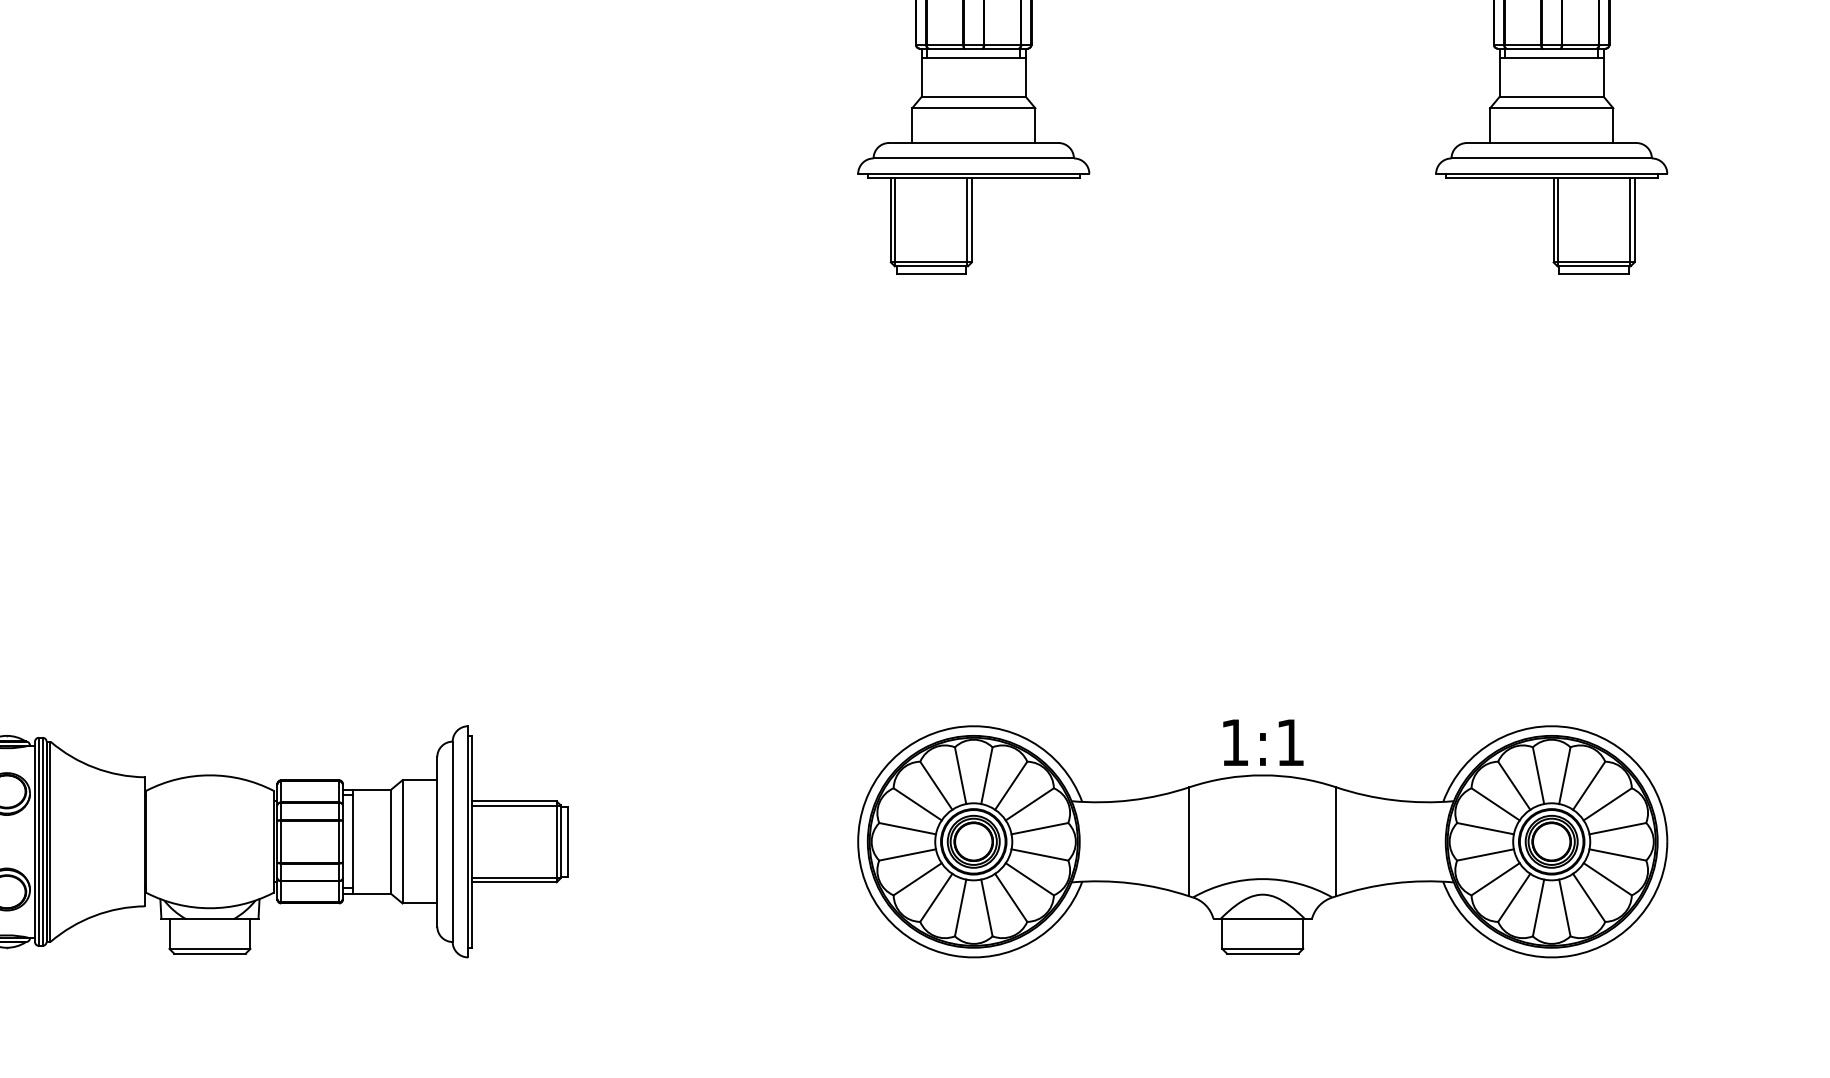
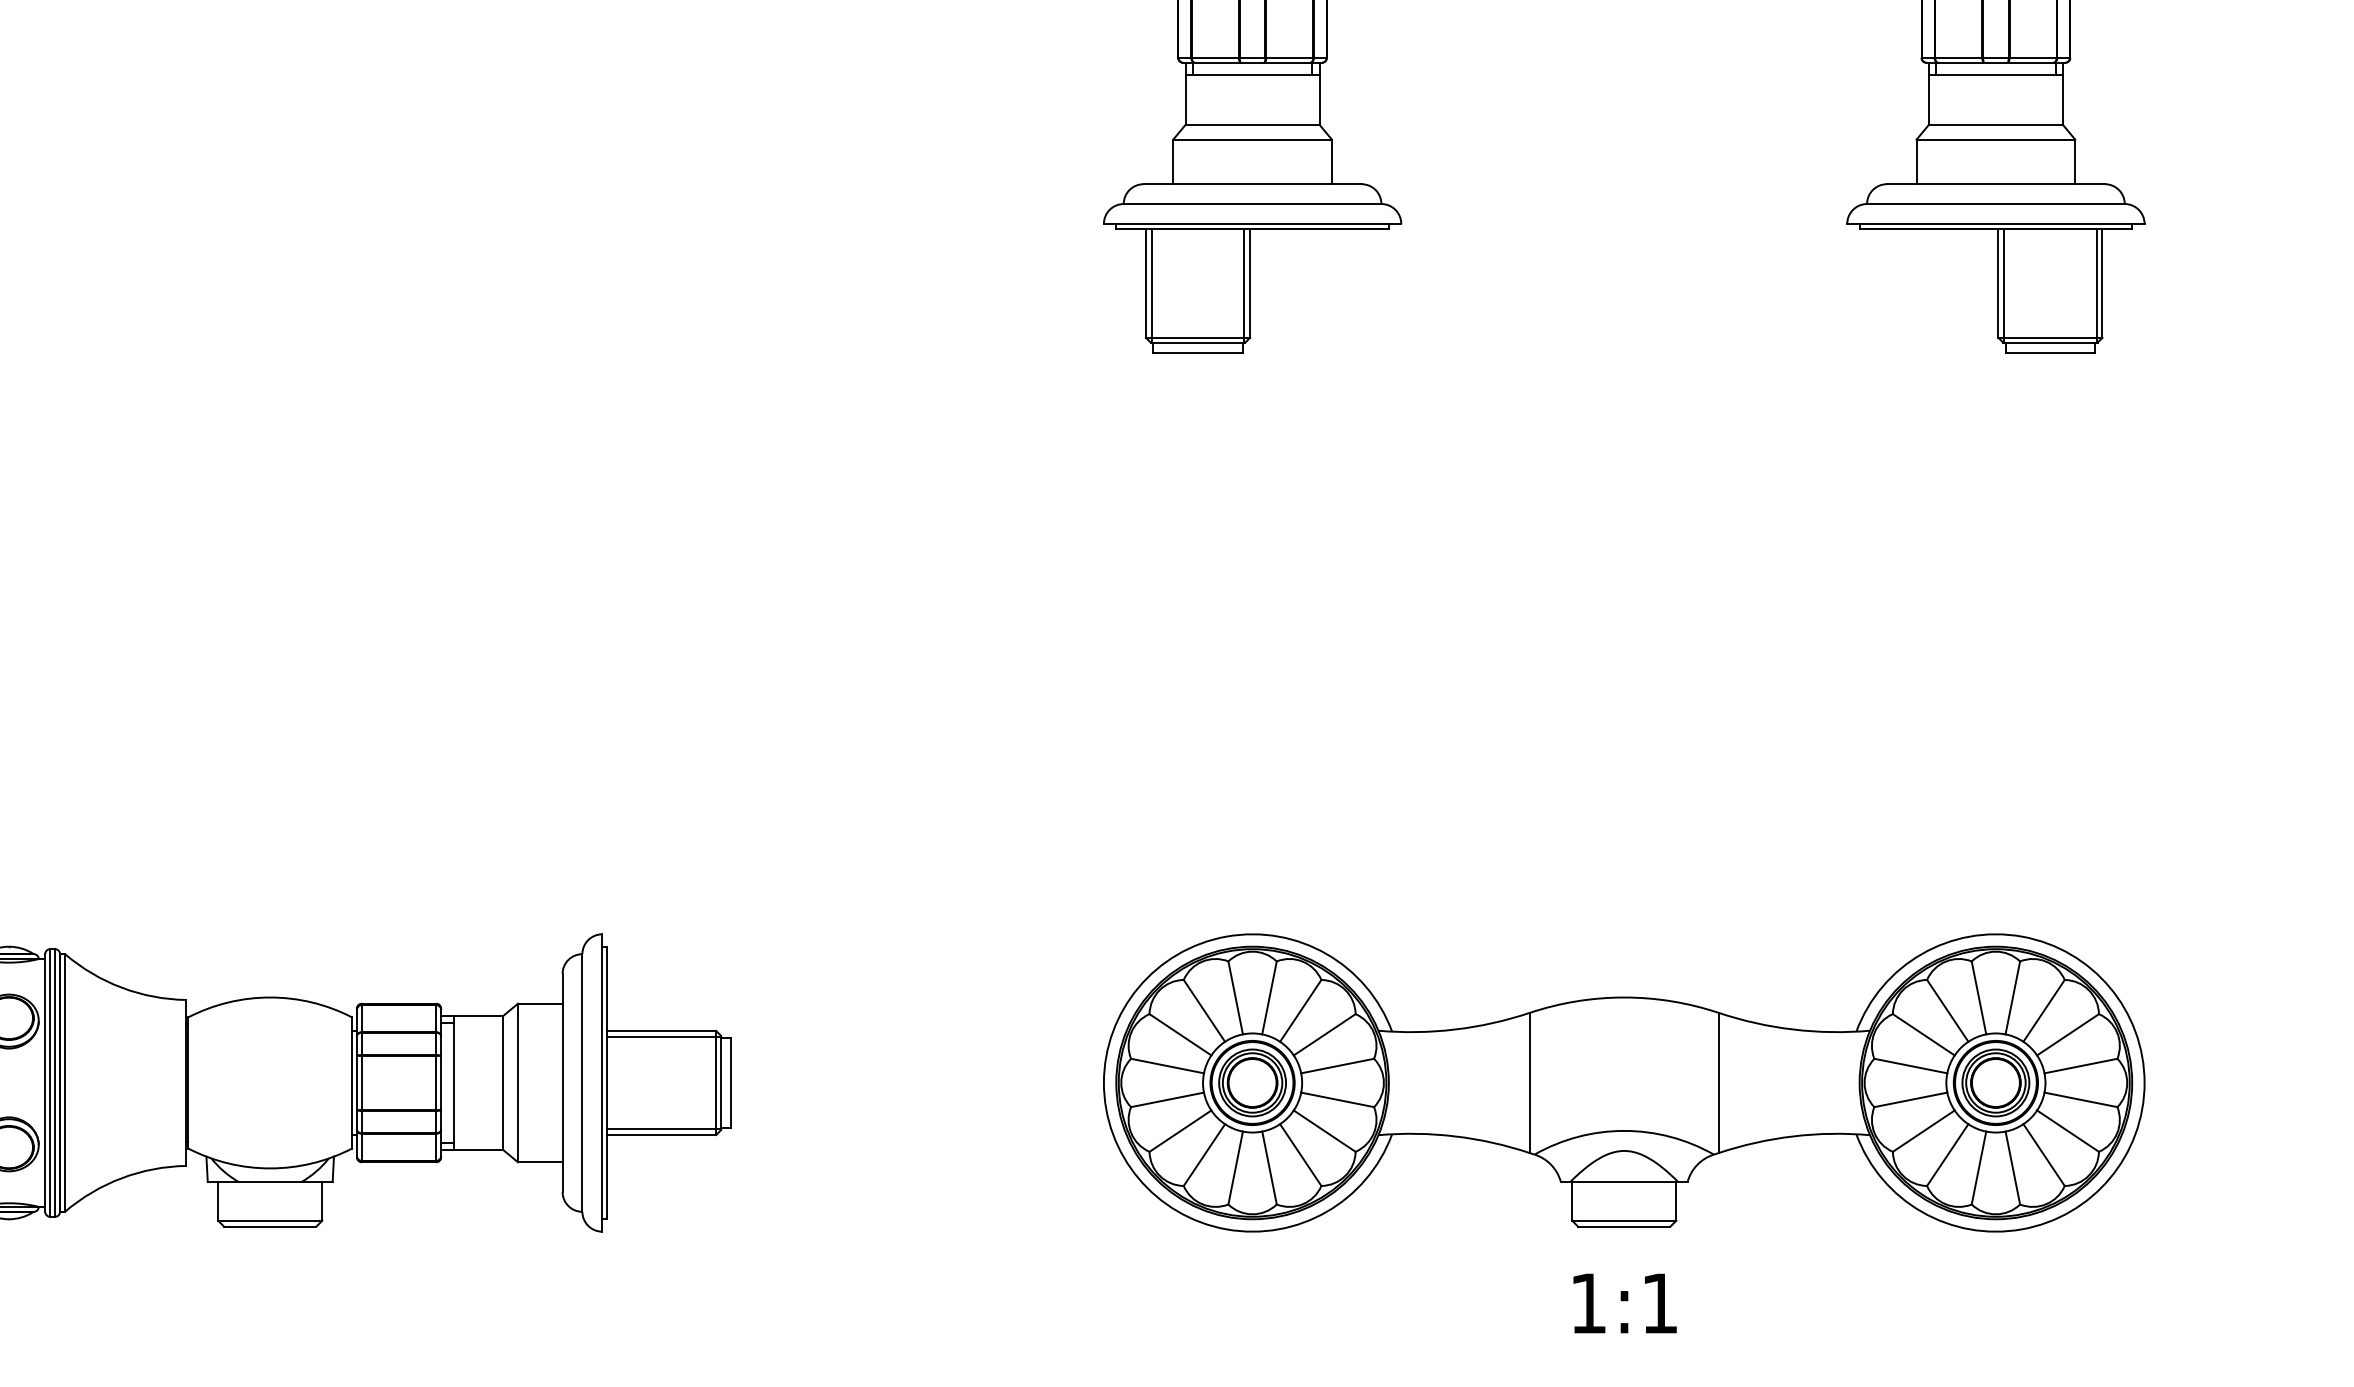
text: (1262, 742) -> (1624, 1303), moved

